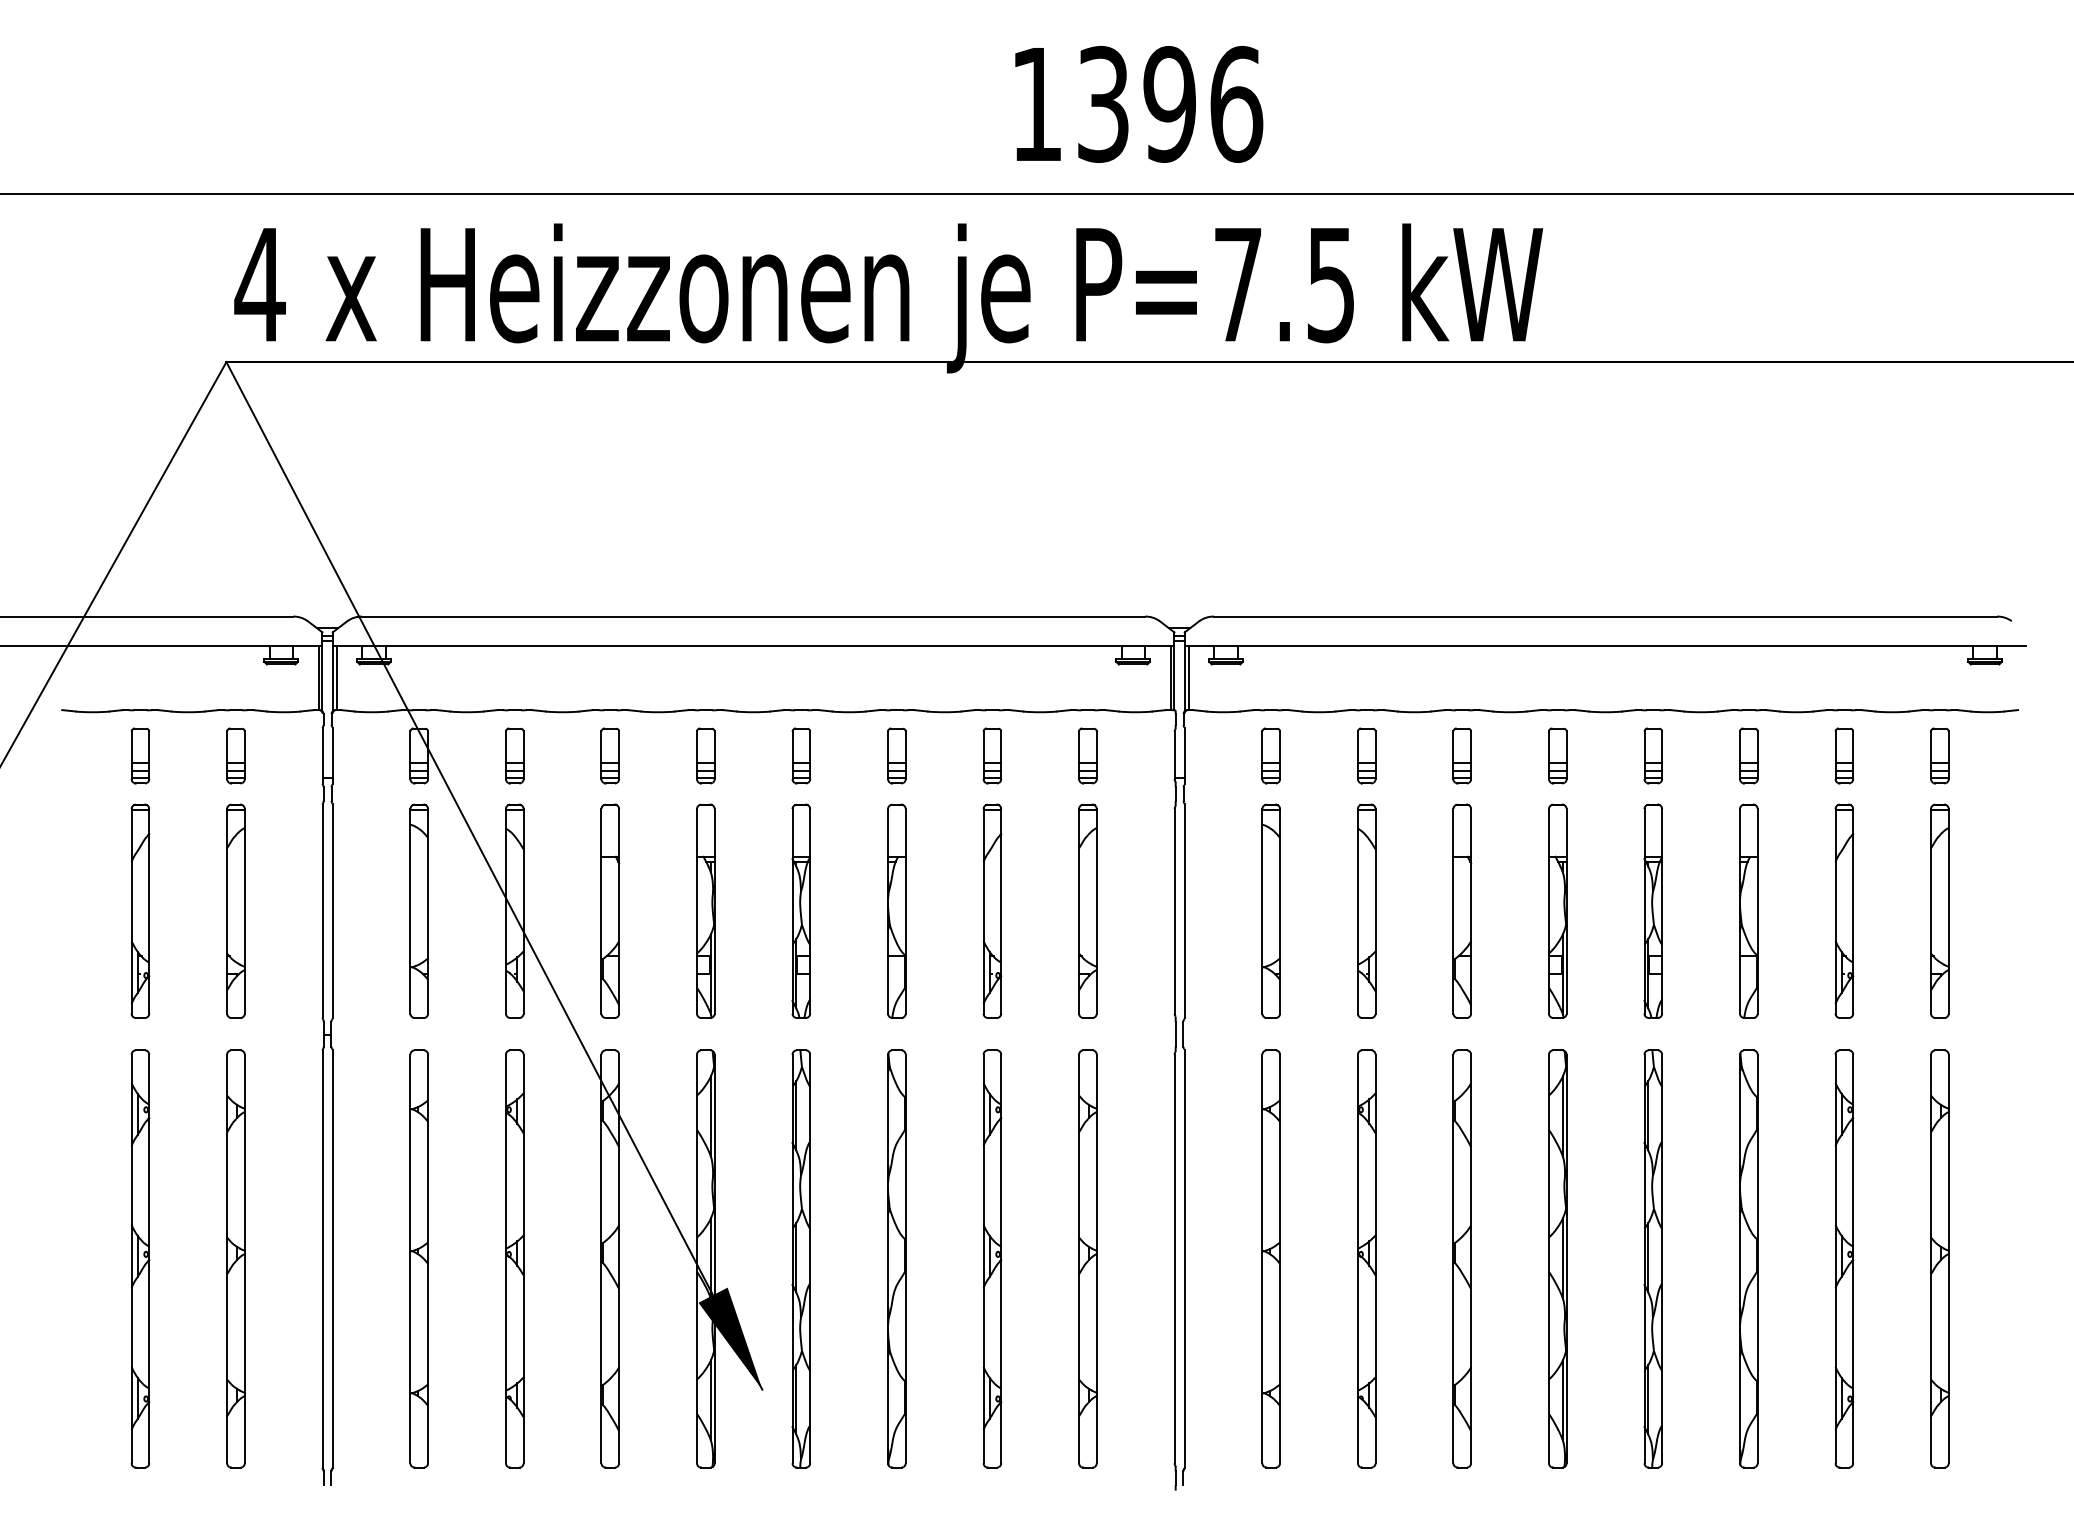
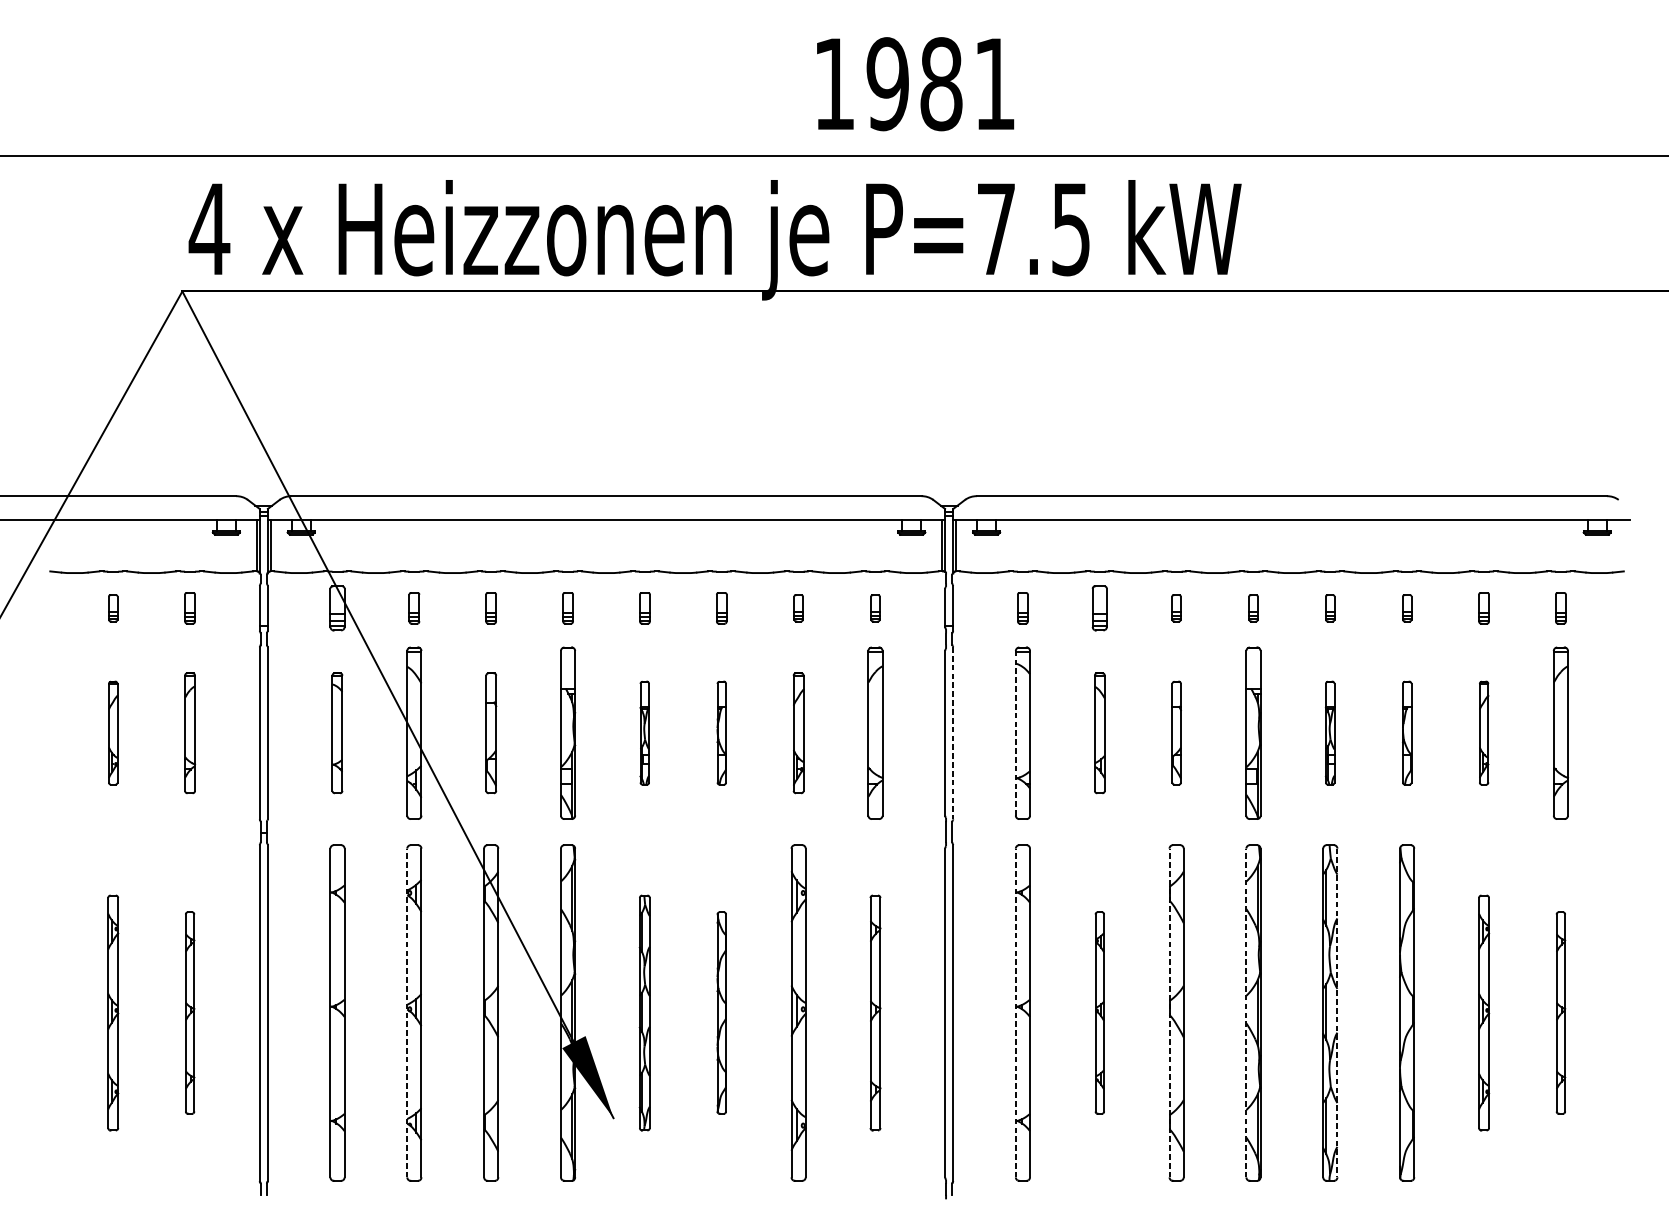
text: (1170, 104) -> (941, 84), 1396 -> 1981
part: (140, 755) -> (113, 607), size x0.6
part: (235, 755) -> (189, 607), size x0.7
part: (514, 755) -> (414, 607), size x0.7
part: (609, 755) -> (490, 607), size x0.7
part: (705, 755) -> (567, 607), size x0.7
part: (801, 755) -> (645, 607), size x0.7
part: (896, 755) -> (721, 607), size x0.7
part: (992, 755) -> (798, 607), size x0.6
part: (1087, 755) -> (875, 607), size x0.6
part: (1270, 755) -> (1022, 607), size x0.7
part: (1461, 755) -> (1176, 607), size x0.6
part: (1557, 755) -> (1253, 607), size x0.6
part: (1652, 755) -> (1329, 607), size x0.6
part: (1748, 755) -> (1406, 607), size x0.6
part: (1844, 755) -> (1484, 607), size x0.7
part: (1939, 755) -> (1560, 607), size x0.7
part: (140, 910) -> (113, 732), size x0.6
part: (235, 910) -> (189, 732), size x0.7
part: (418, 910) -> (336, 732), size x0.7
part: (610, 910) -> (491, 732), size x0.7
part: (800, 910) -> (644, 732), size x0.6
part: (896, 910) -> (721, 732), size x0.6
part: (992, 910) -> (798, 732), size x0.7
line: (1262, 910) -> (1015, 732), solid -> dashed
part: (1366, 910) -> (1099, 732), size x0.7
part: (1462, 910) -> (1176, 732), size x0.6
part: (1652, 910) -> (1329, 732), size x0.6
part: (1748, 910) -> (1406, 732), size x0.6
part: (1844, 910) -> (1484, 732), size x0.6
line: (1184, 911) -> (953, 733), solid -> dashed
part: (140, 1258) -> (113, 1012), size x0.7
part: (235, 1258) -> (189, 1012), size x0.6
line: (505, 1258) -> (406, 1012), solid -> dashed
part: (800, 1258) -> (644, 1012), size x0.7
part: (896, 1258) -> (721, 1012), size x0.6
part: (1087, 1258) -> (875, 1012), size x0.7
line: (1262, 1258) -> (1015, 1012), solid -> dashed
part: (1366, 1258) -> (1099, 1012), size x0.6
line: (1453, 1258) -> (1169, 1012), solid -> dashed
line: (1548, 1258) -> (1246, 1012), solid -> dashed
part: (1844, 1258) -> (1484, 1012), size x0.7
part: (1939, 1258) -> (1560, 1012), size x0.6
line: (1662, 1259) -> (1337, 1013), solid -> dashed

